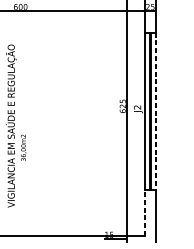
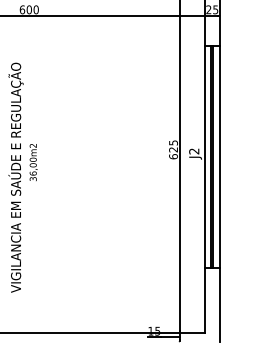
line: (155, 111) -> (219, 157), dashed -> solid
text: (23, 147) -> (33, 162), moved
line: (145, 213) -> (205, 300), dashed -> solid

